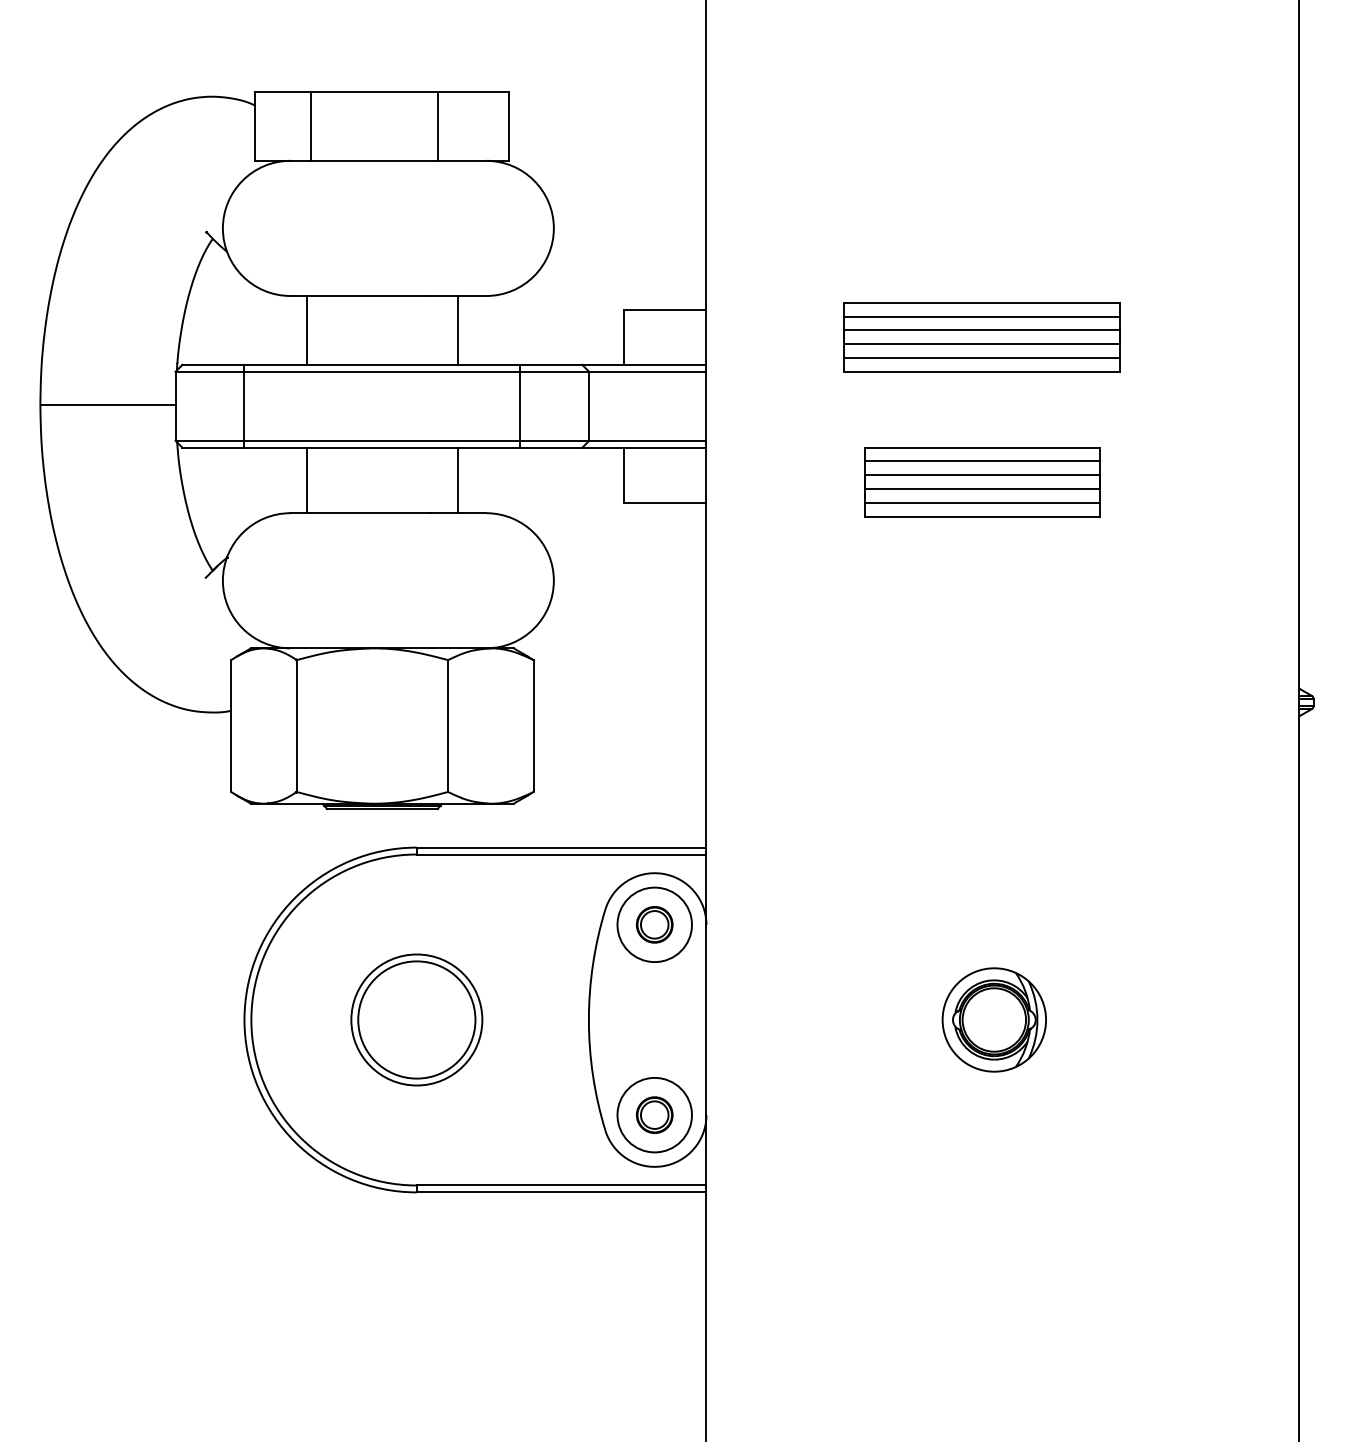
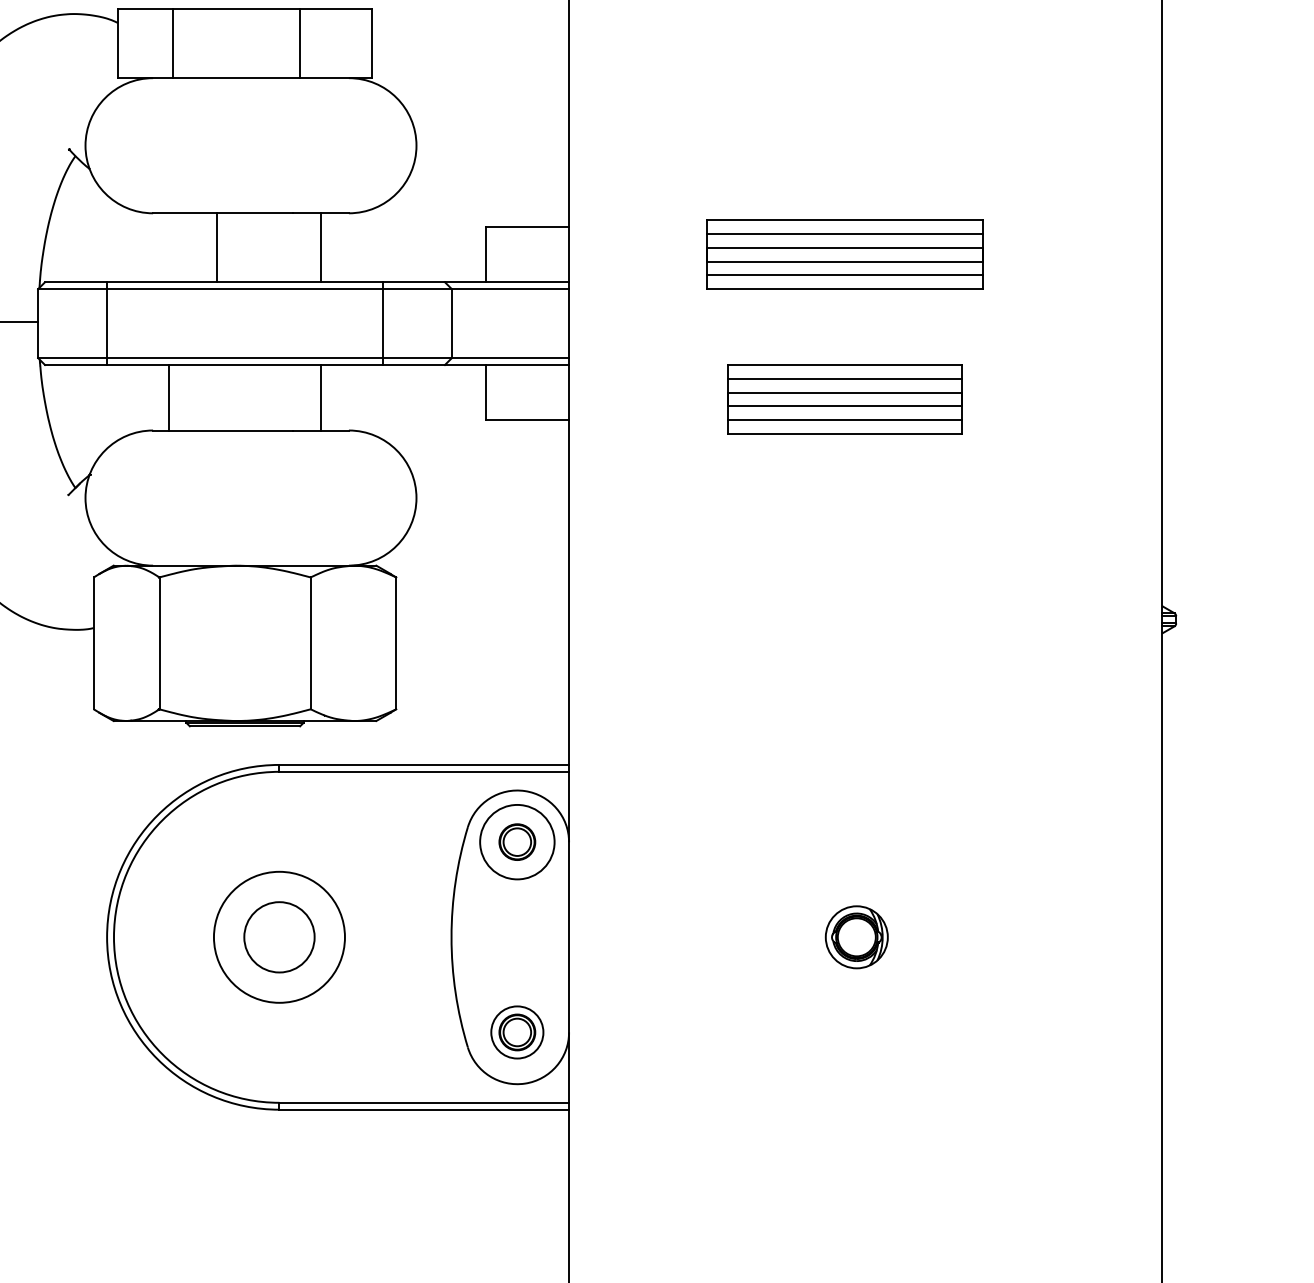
line: (306, 329) -> (217, 246), moved
circle: (416, 1019) -> (279, 936), size x0.6
part: (993, 1019) -> (856, 936), size x0.6
circle: (654, 1114) -> (517, 1031), size x0.7

